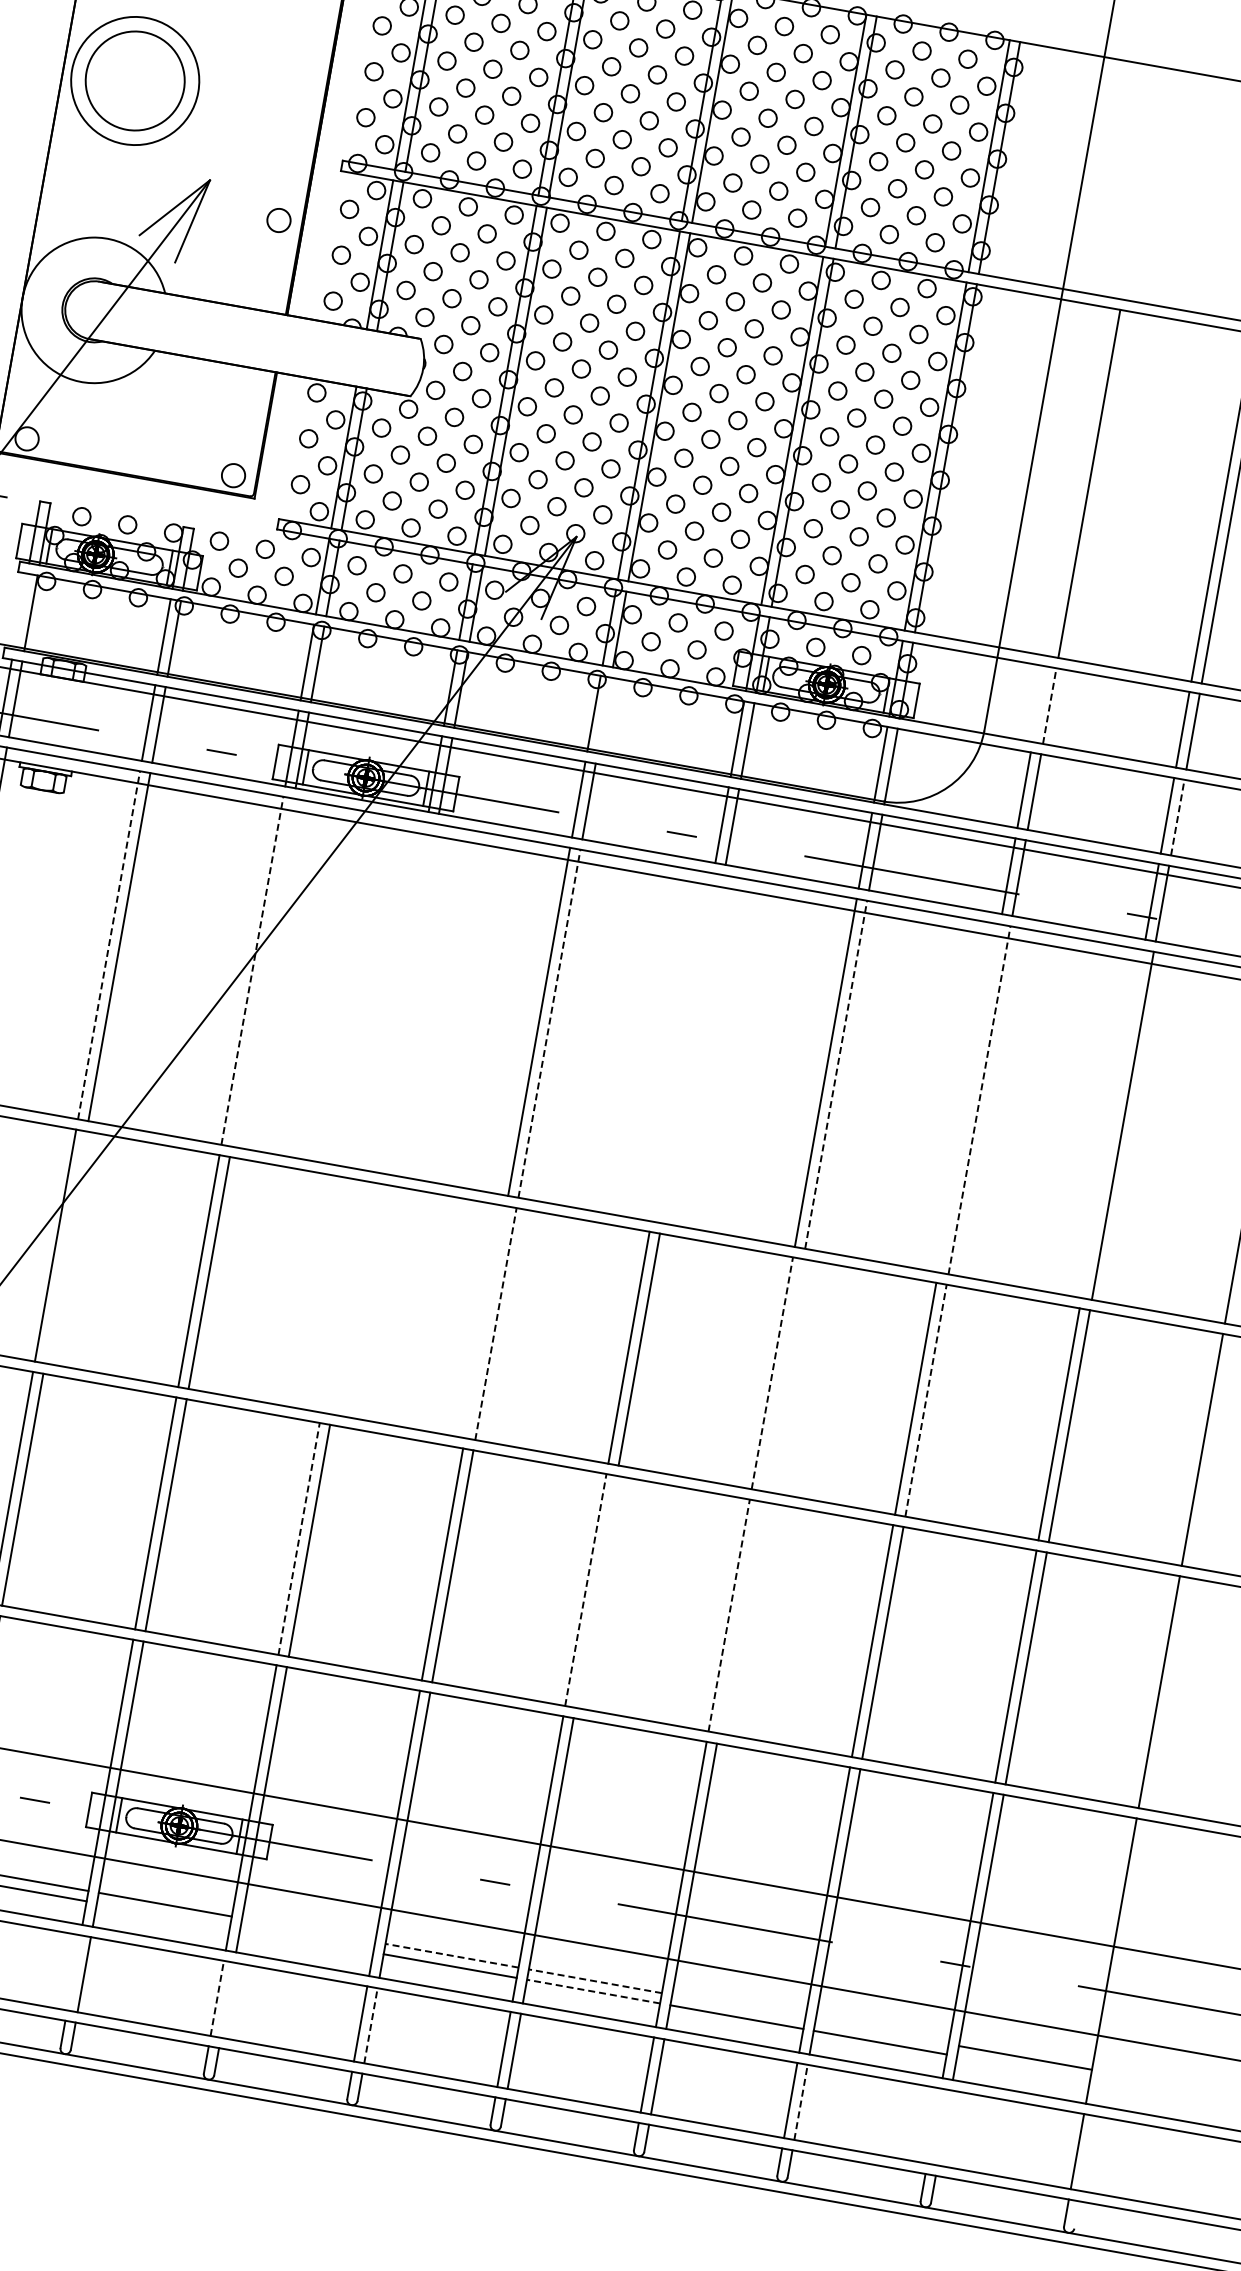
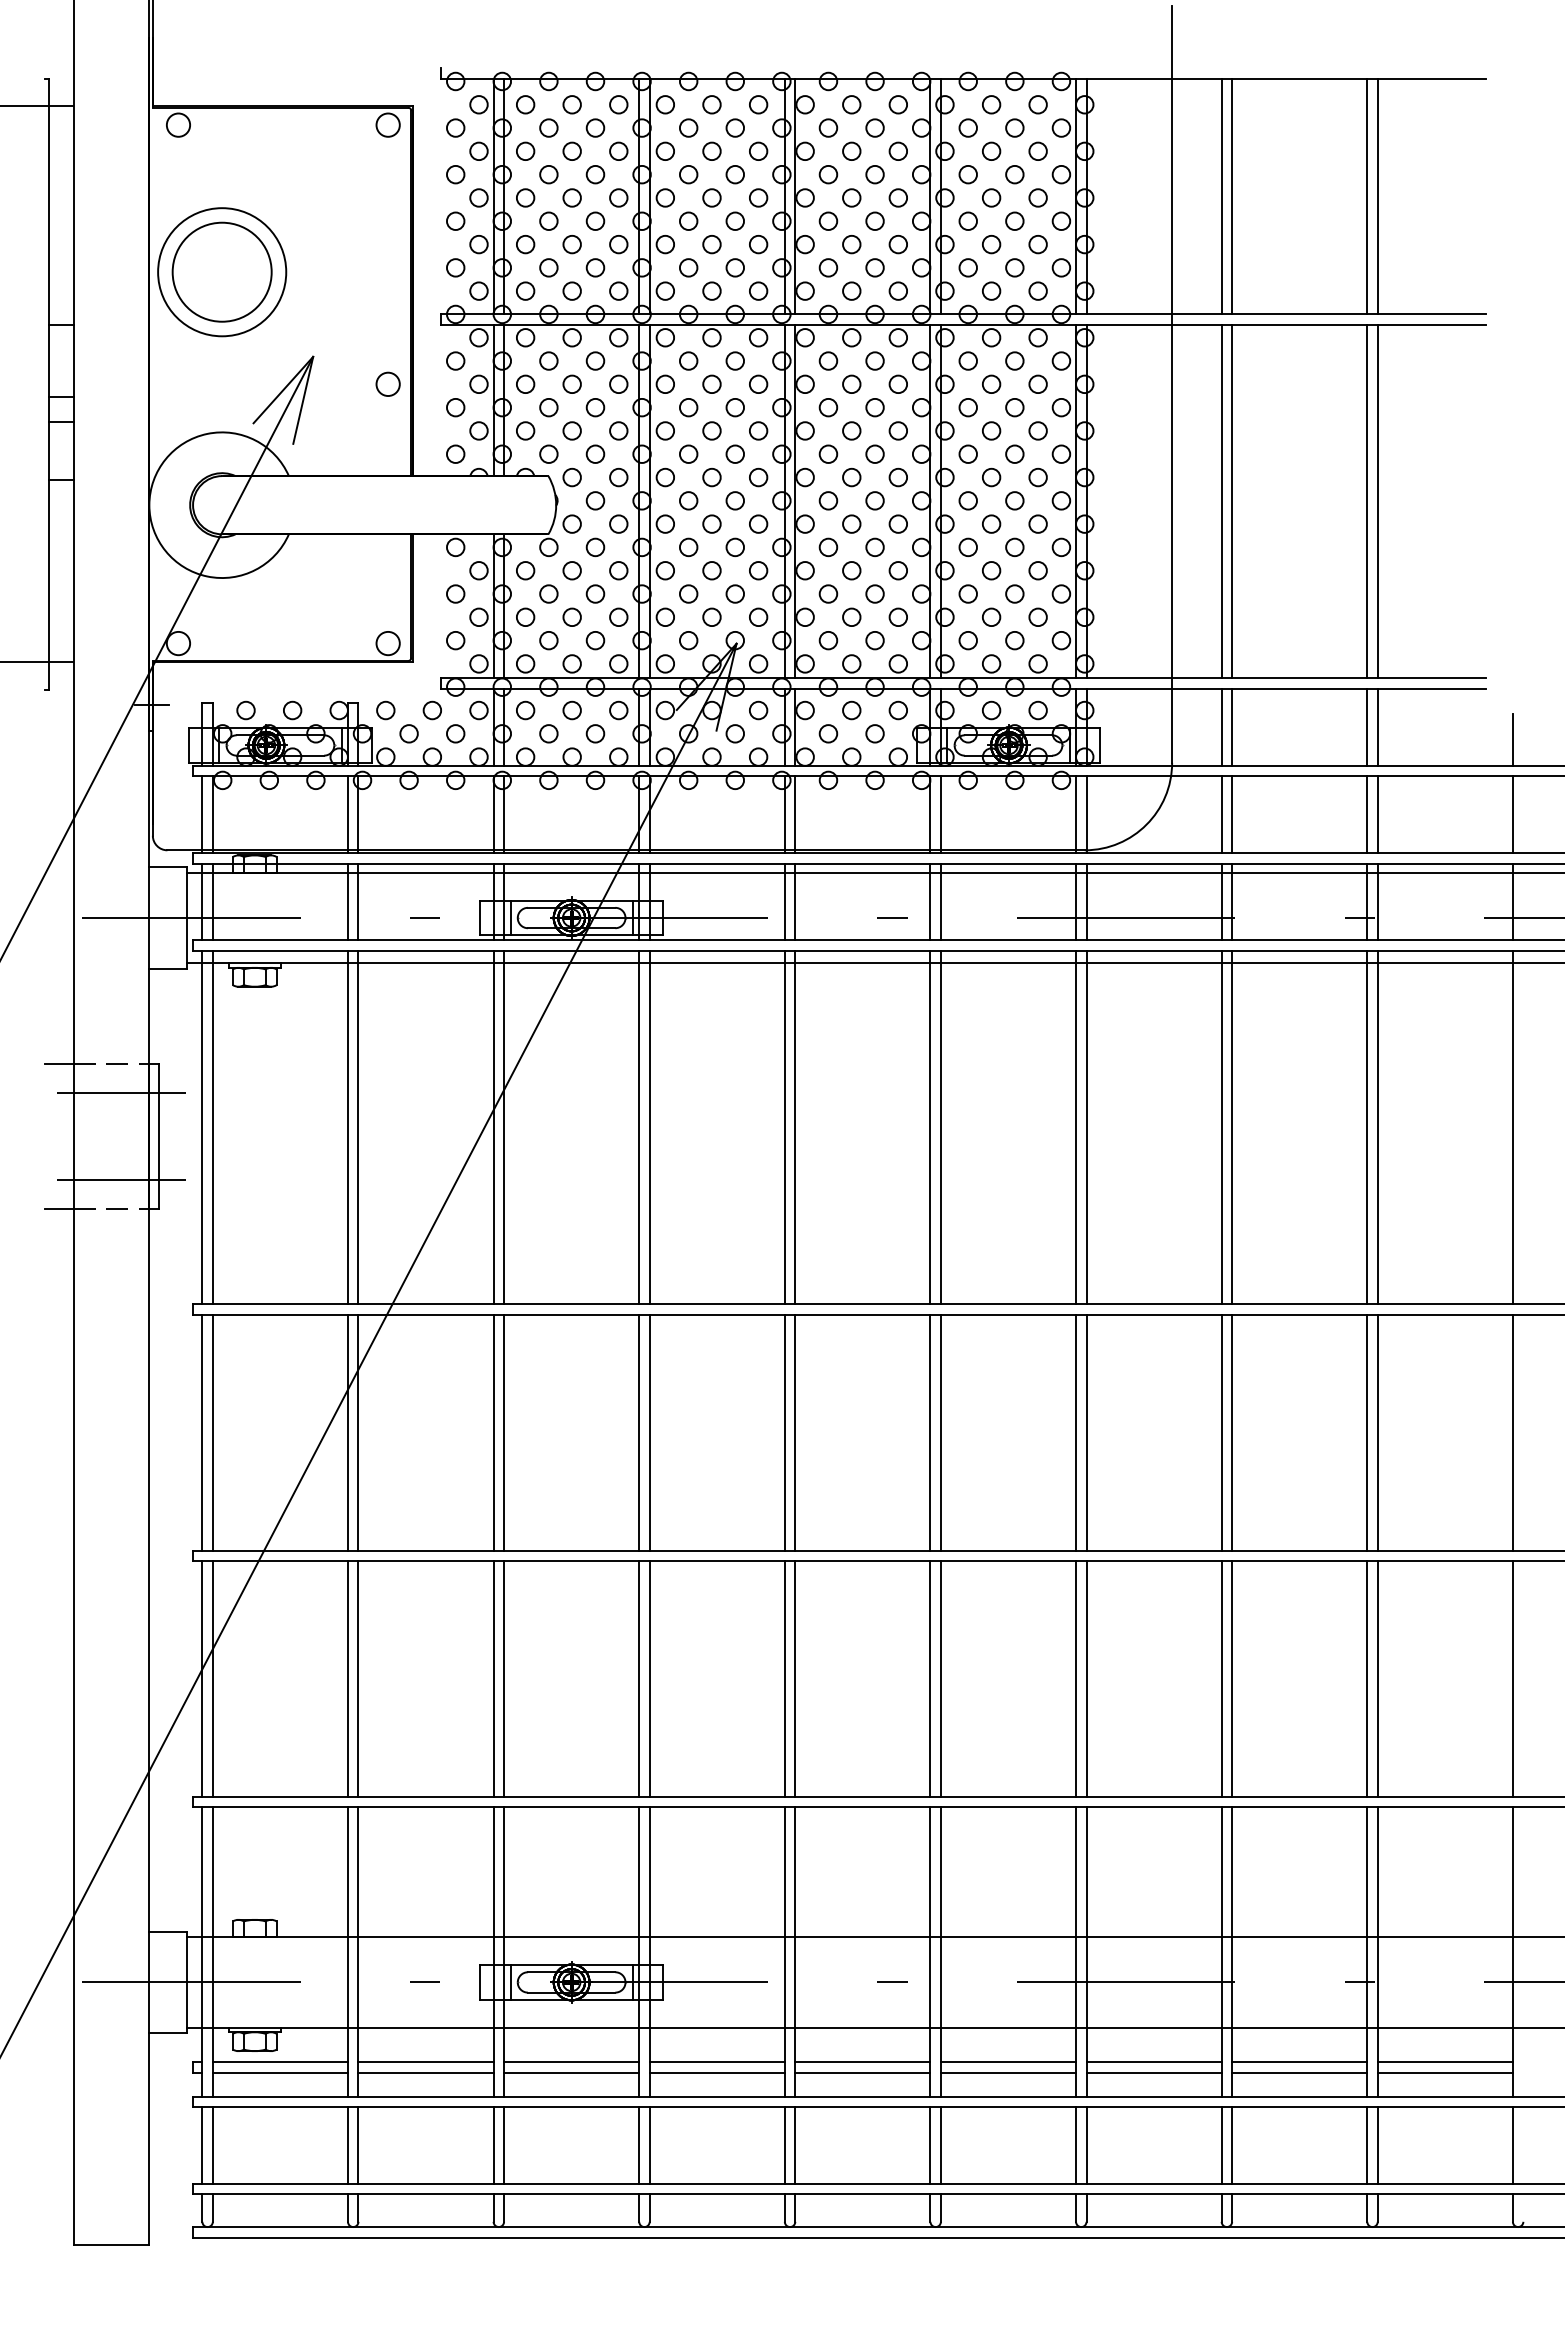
line: (1132, 181) -> (1221, 196), added
line: (1143, 183) -> (1232, 196), added
line: (1078, 481) -> (1221, 501), added
line: (20, 611) -> (202, 814), added
line: (1039, 703) -> (1221, 726), added
line: (1050, 705) -> (1232, 726), dashed -> solid
line: (604, 715) -> (795, 814), added
line: (1177, 817) -> (1377, 814), dashed -> solid
line: (108, 945) -> (347, 1127), dashed -> solid
line: (252, 970) -> (493, 1127), dashed -> solid
line: (263, 972) -> (504, 1127), added
line: (396, 996) -> (639, 1127), added
line: (405, 997) -> (649, 1127), added
line: (549, 1023) -> (795, 1127), dashed -> solid
line: (682, 1047) -> (930, 1127), added
line: (692, 1048) -> (940, 1127), added
line: (836, 1074) -> (1086, 1127), dashed -> solid
line: (969, 1098) -> (1221, 1127), added
line: (979, 1100) -> (1232, 1127), dashed -> solid
line: (1112, 1123) -> (1367, 1127), added
line: (65, 1247) -> (358, 1432), added
line: (342, 1296) -> (639, 1432), added
line: (352, 1298) -> (649, 1432), added
line: (485, 1321) -> (784, 1432), added
line: (496, 1323) -> (795, 1432), dashed -> solid
line: (772, 1373) -> (1076, 1432), dashed -> solid
line: (782, 1374) -> (1086, 1432), added
line: (926, 1400) -> (1232, 1432), dashed -> solid
line: (299, 1538) -> (639, 1678), dashed -> solid
line: (585, 1589) -> (930, 1678), dashed -> solid
line: (595, 1591) -> (940, 1678), added
line: (729, 1615) -> (1076, 1678), dashed -> solid
line: (739, 1617) -> (1086, 1678), added
line: (163, 1914) -> (571, 2072), added
line: (307, 1930) -> (716, 2062), added
line: (306, 1940) -> (716, 2072), added
line: (451, 1955) -> (862, 2062), dashed -> solid
line: (73, 1972) -> (493, 2145), added
line: (595, 1981) -> (1008, 2062), dashed -> solid
line: (593, 1991) -> (1008, 2072), dashed -> solid
line: (217, 1998) -> (639, 2145), dashed -> solid
line: (227, 2000) -> (649, 2145), added
line: (738, 2006) -> (1153, 2062), added
line: (371, 2025) -> (795, 2145), dashed -> solid
line: (881, 2032) -> (1299, 2062), added
line: (1022, 2067) -> (1444, 2072), added
line: (801, 2102) -> (1232, 2145), dashed -> solid
line: (934, 2126) -> (1367, 2145), added
line: (944, 2127) -> (1377, 2145), added

